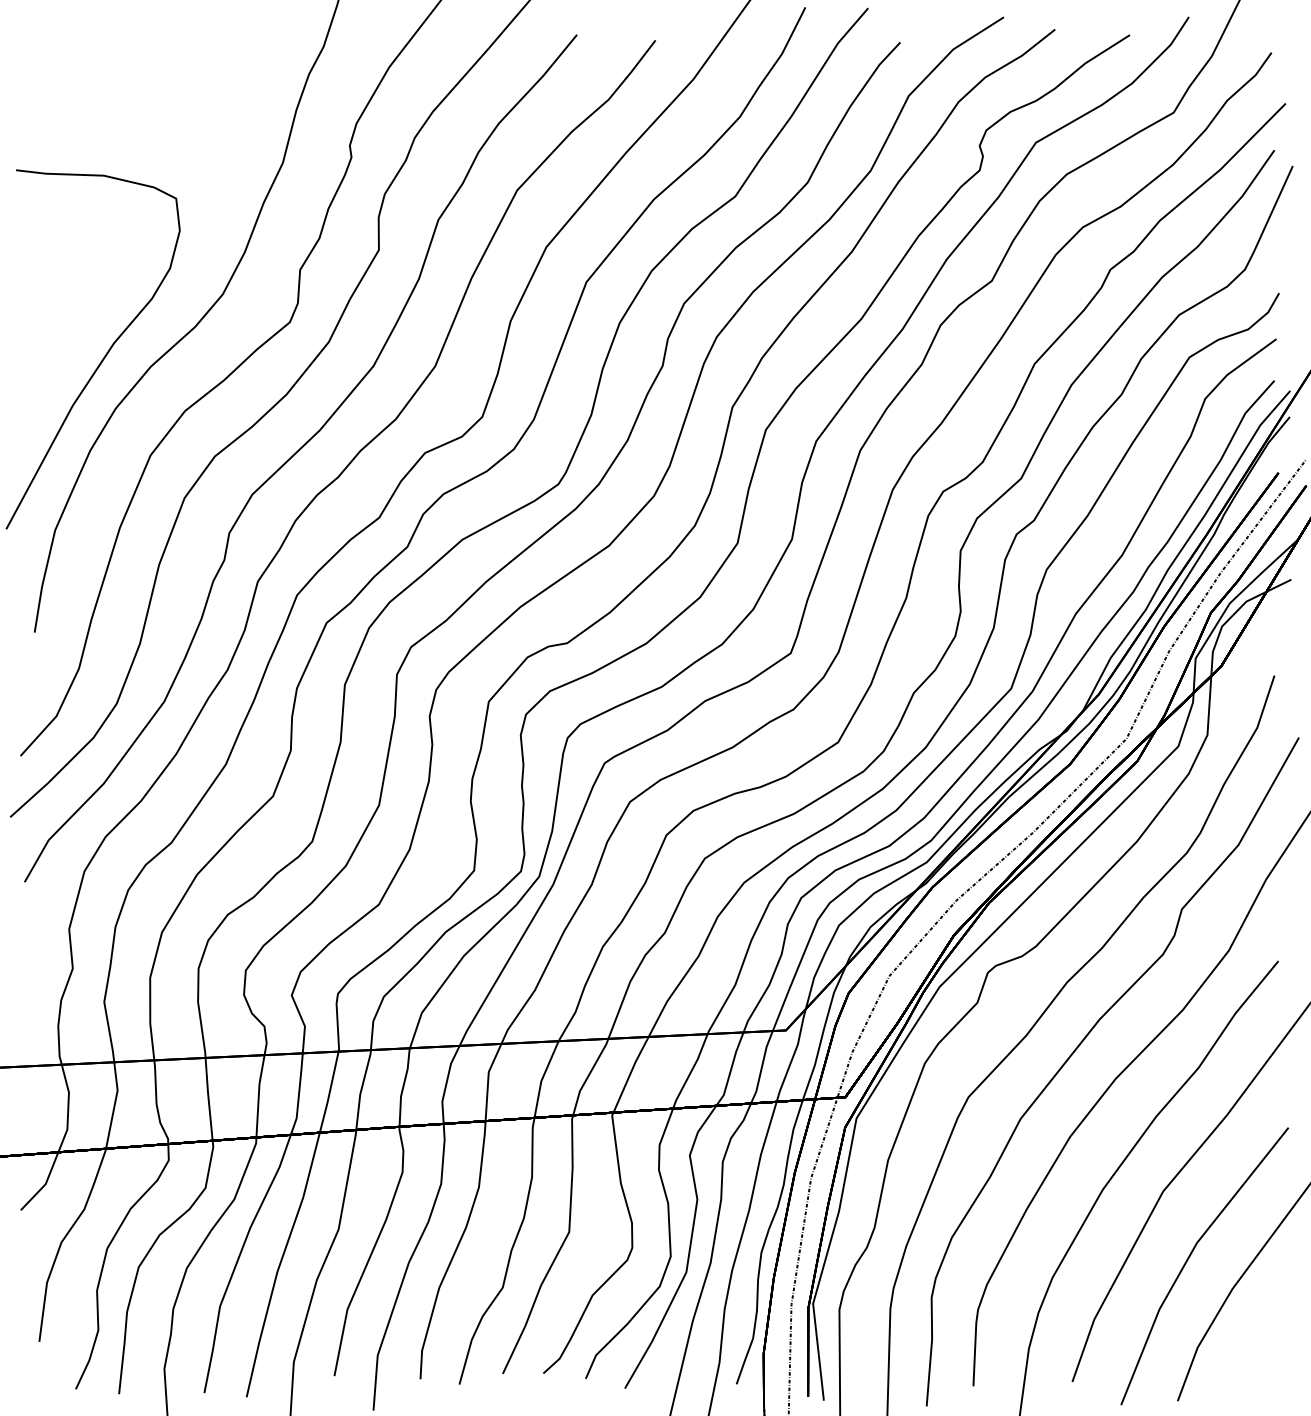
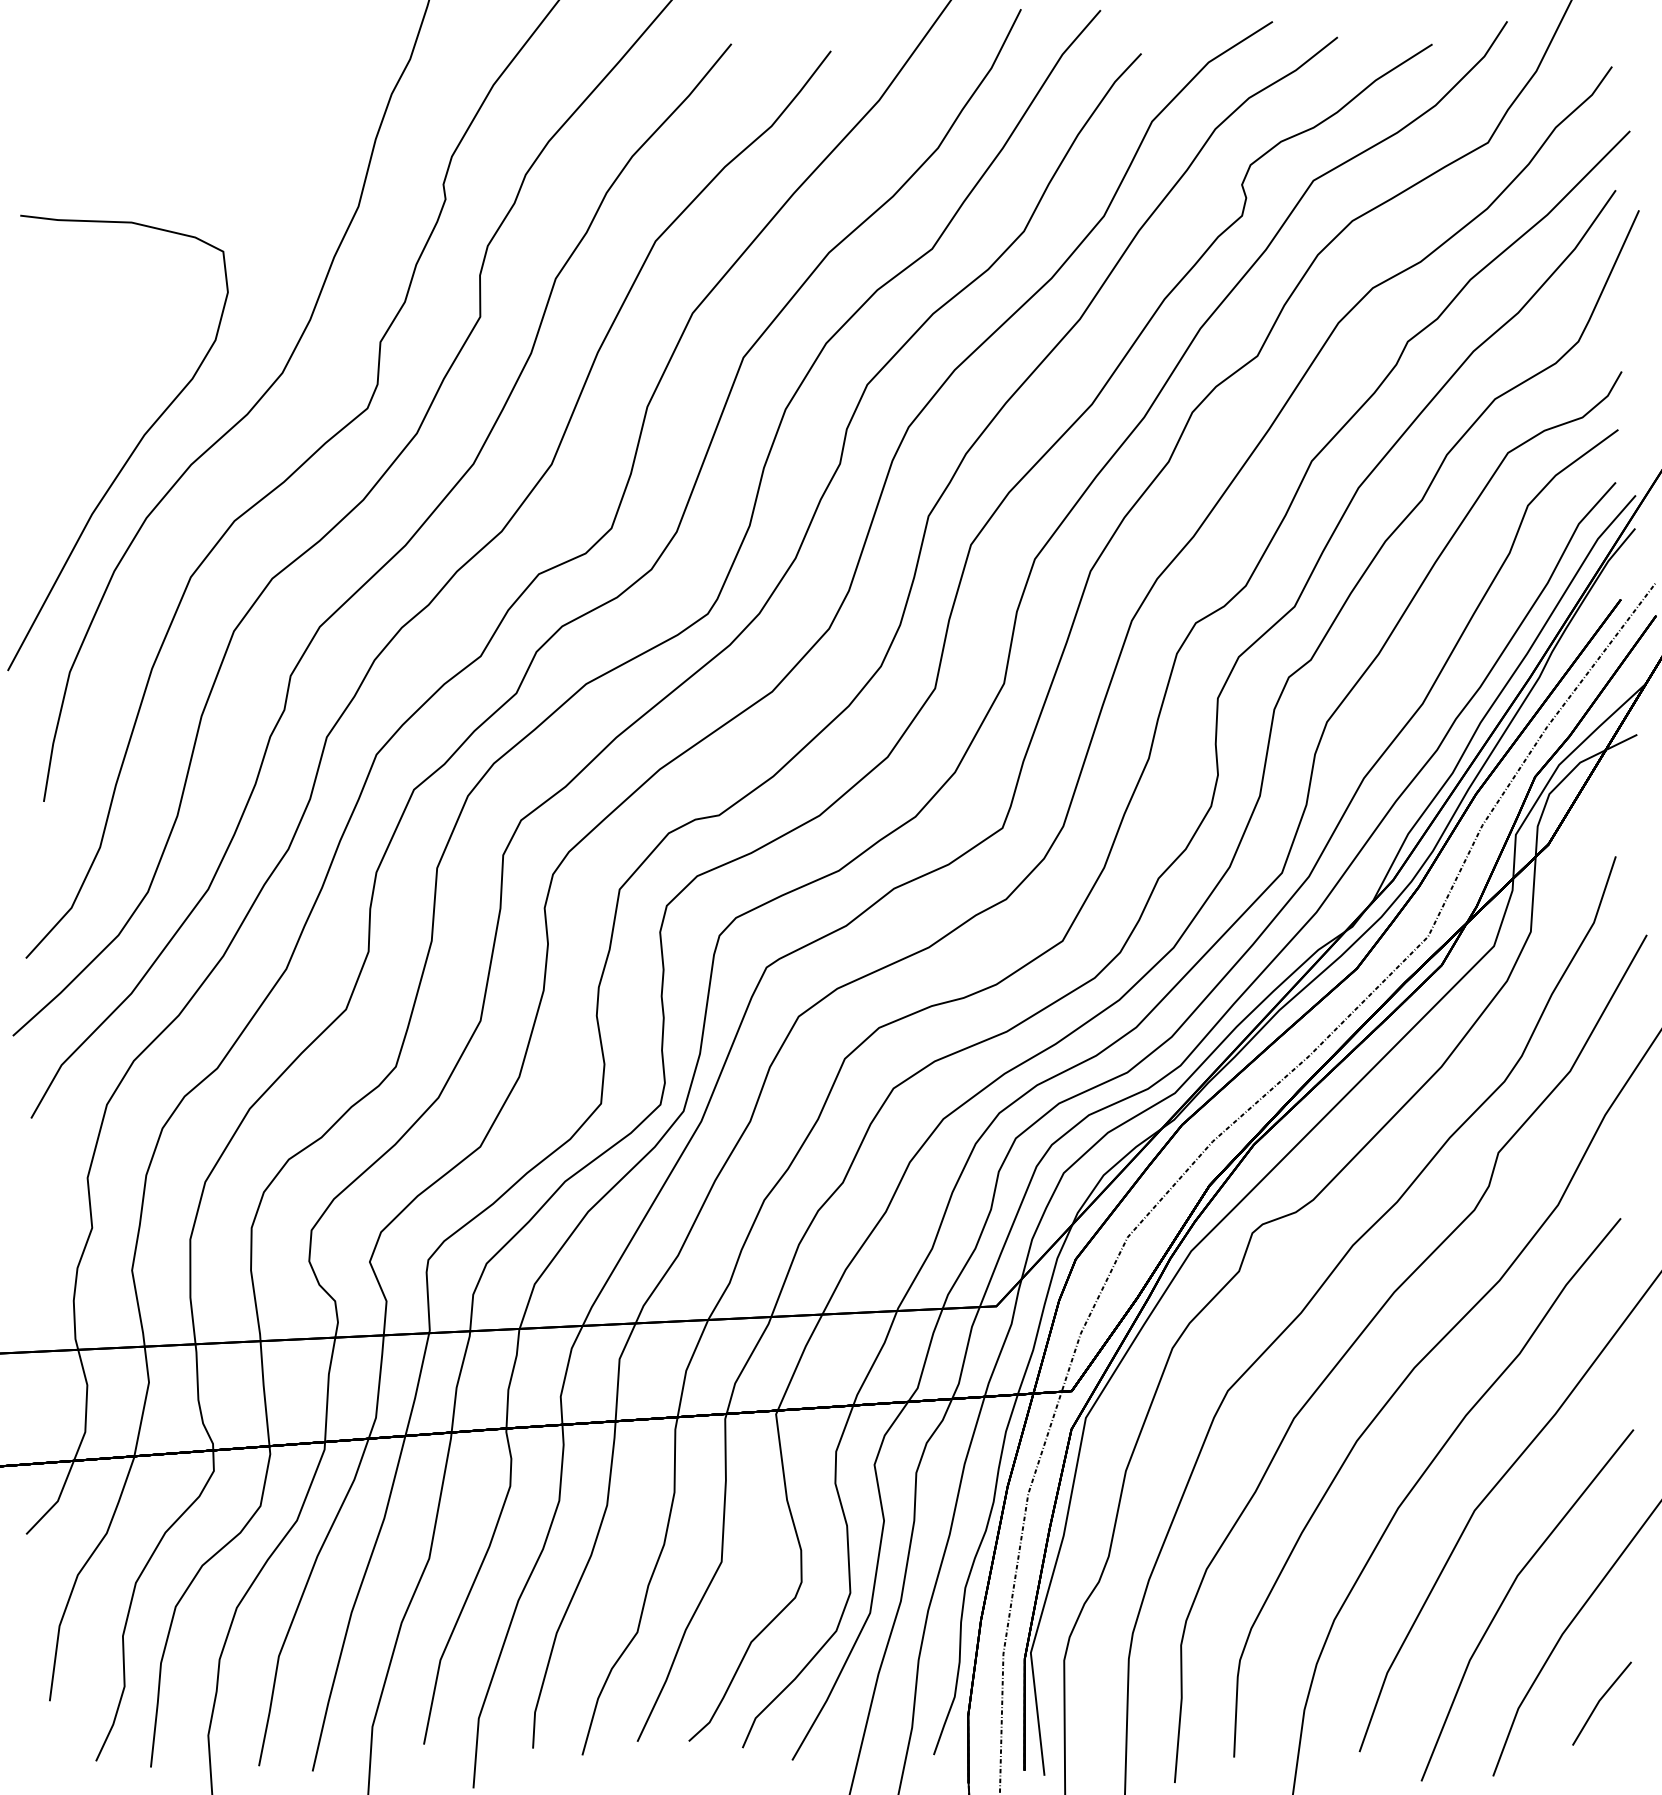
line: (1262, 1342) -> (1600, 1701), added

